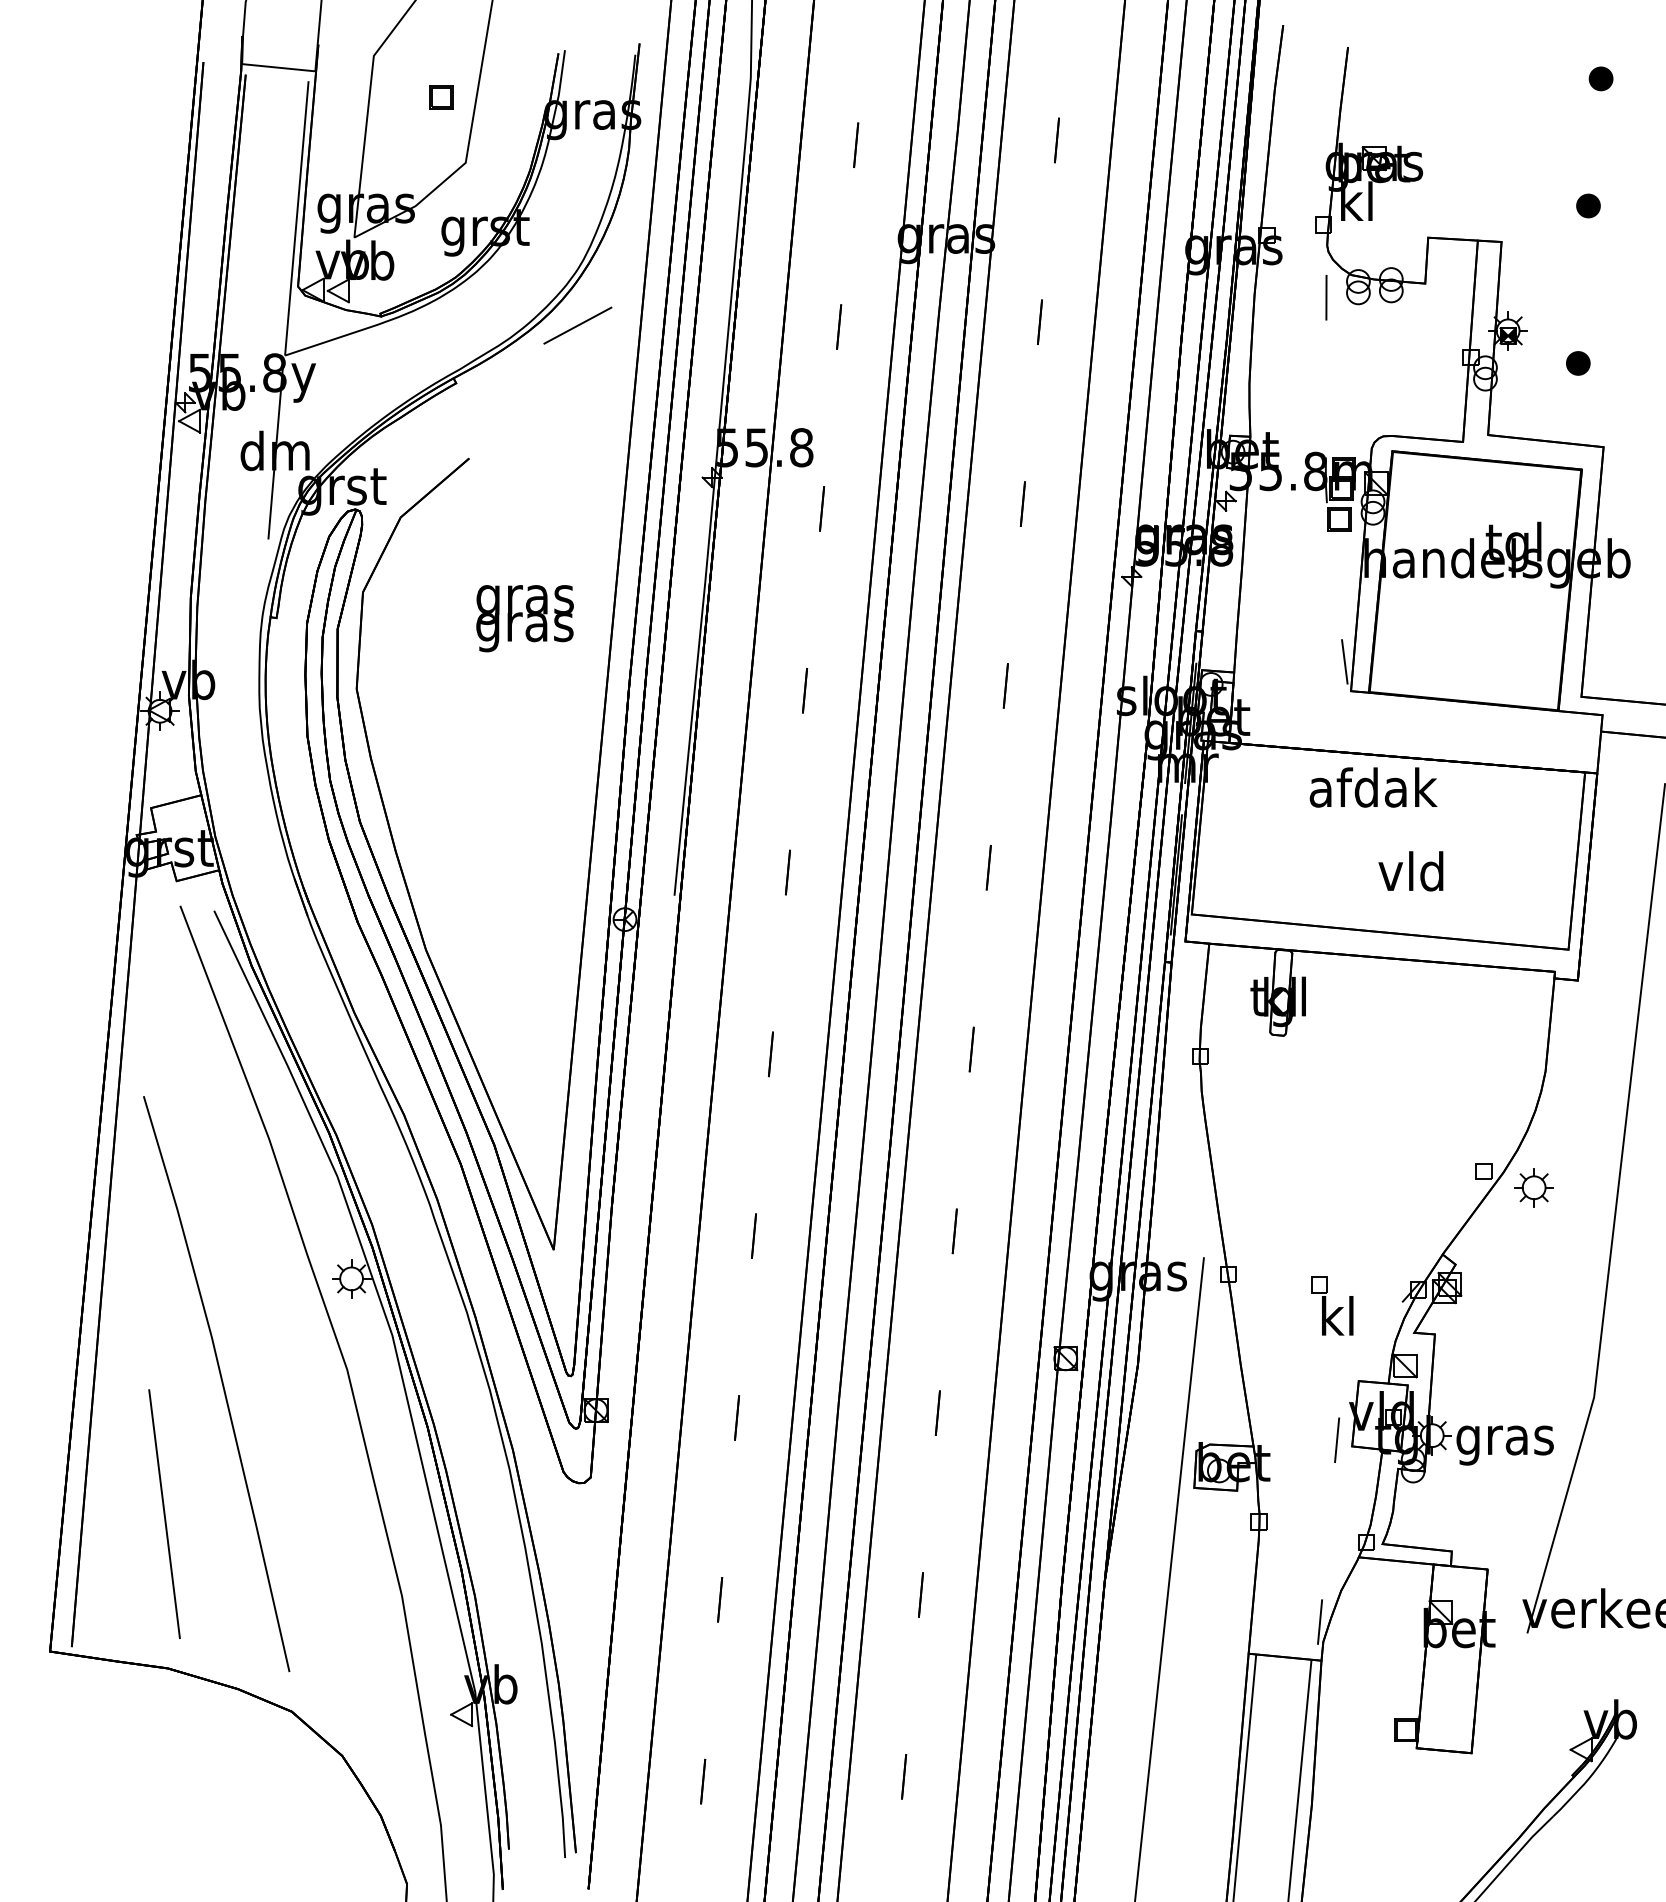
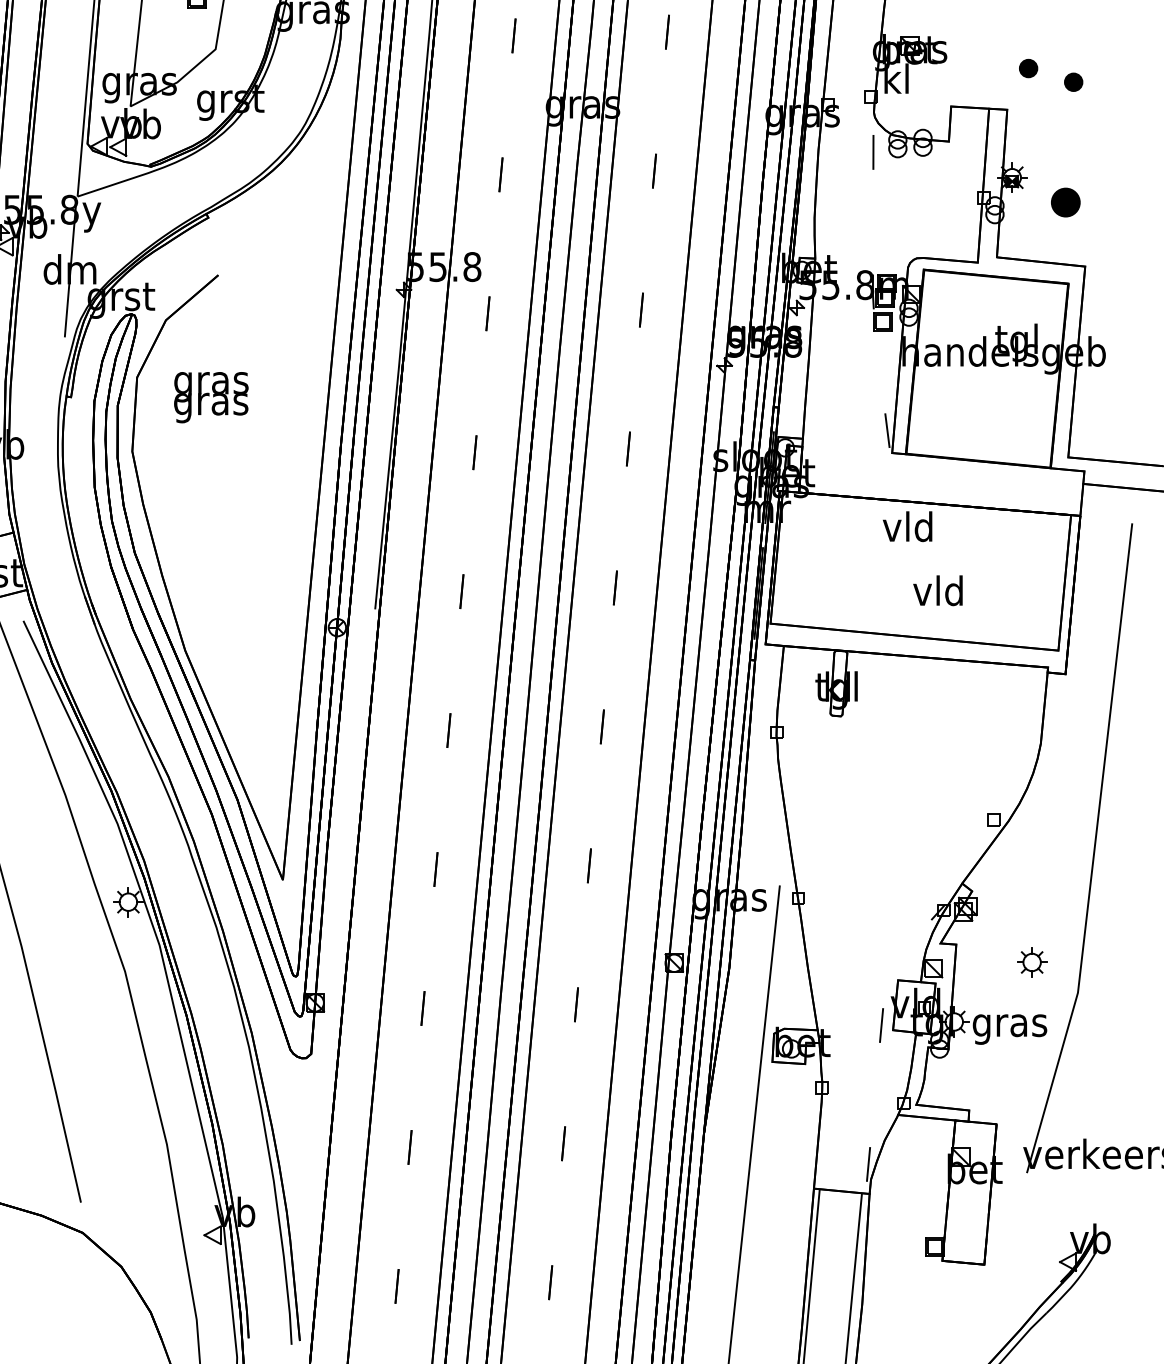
part: (1529, 187) -> (1028, 68), added
line: (577, 325) -> (301, 173), removed
part: (1578, 363) -> (1066, 202), size x1.6
text: (524, 618) -> (210, 397), moved
text: (1373, 787) -> (909, 526), afdak -> vld
part: (1533, 1187) -> (1031, 962), moved
part: (1332, 1305) -> (878, 922), removed

